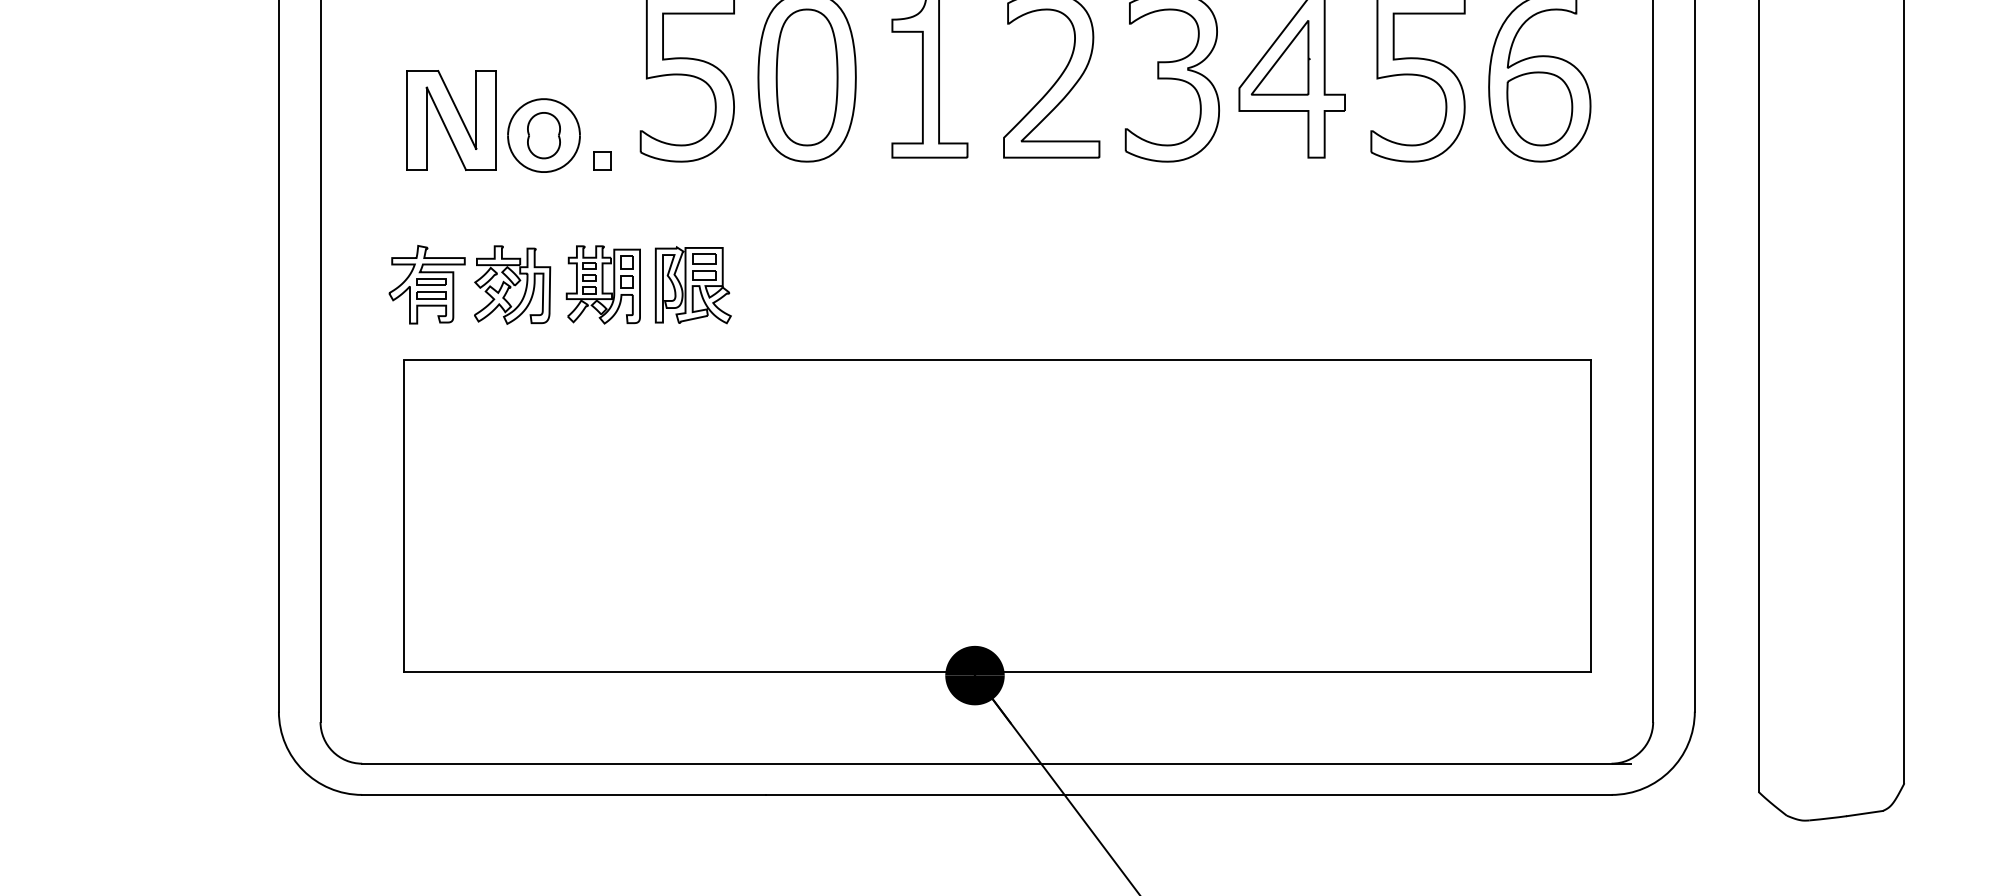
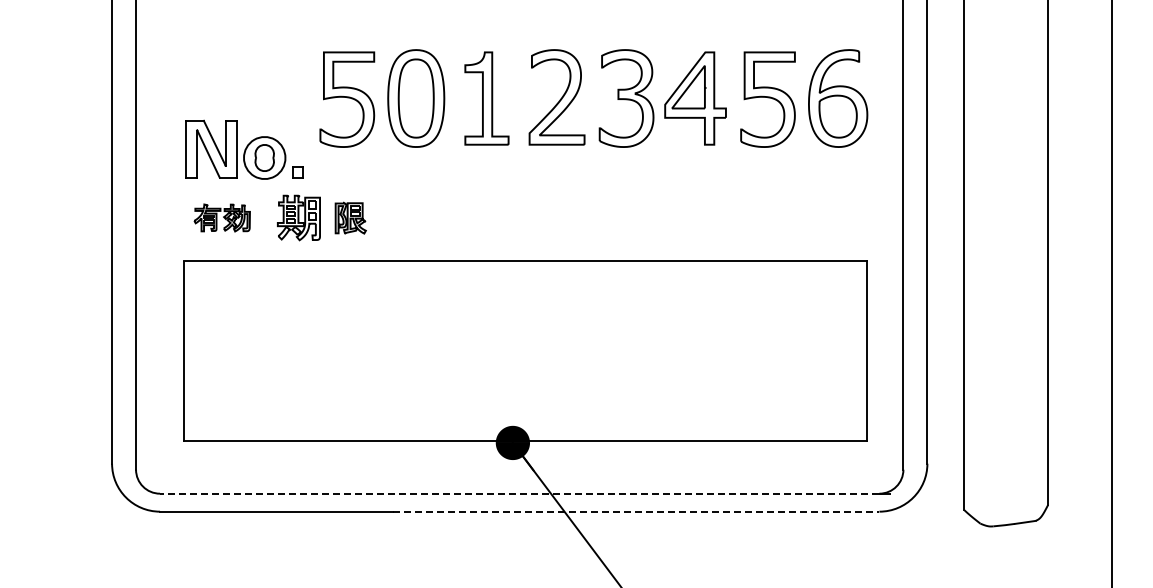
part: (508, 120) -> (244, 149), moved
part: (470, 284) -> (222, 217), size x0.6
part: (692, 285) -> (350, 218), size x0.7
line: (986, 763) -> (519, 493), solid -> dashed
line: (1189, 794) -> (636, 511), solid -> dashed

